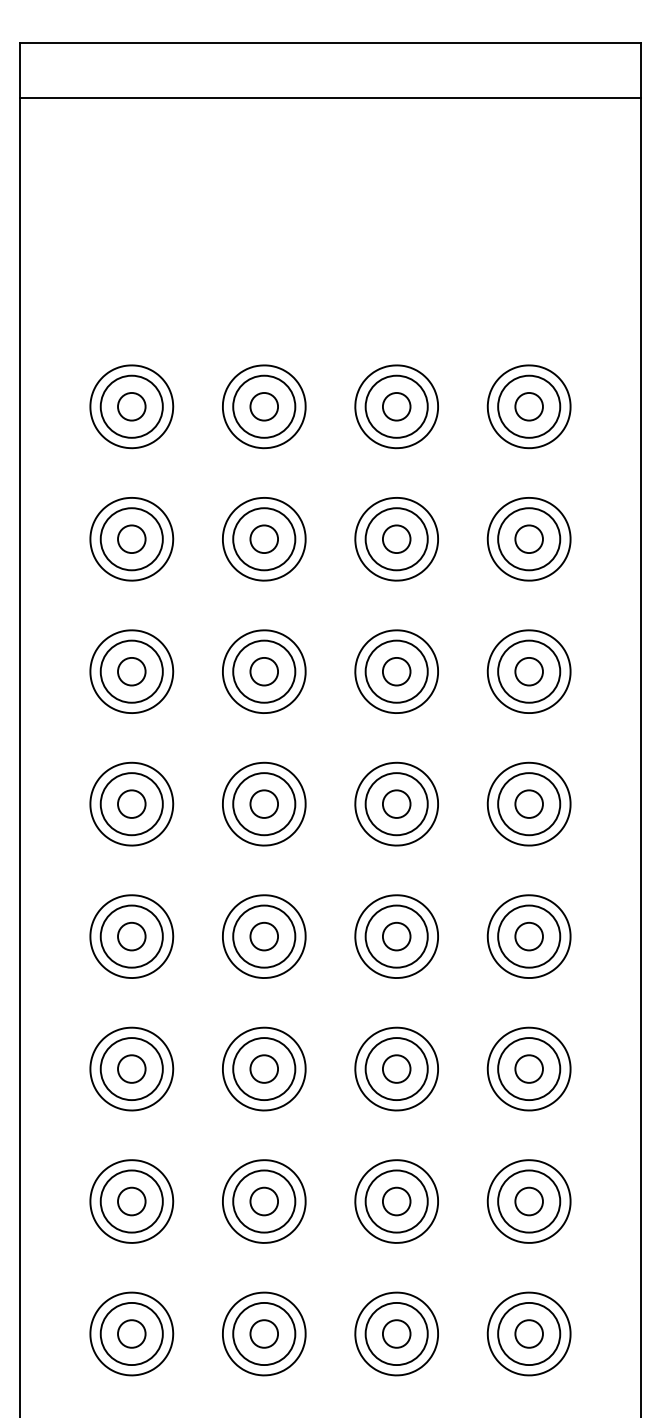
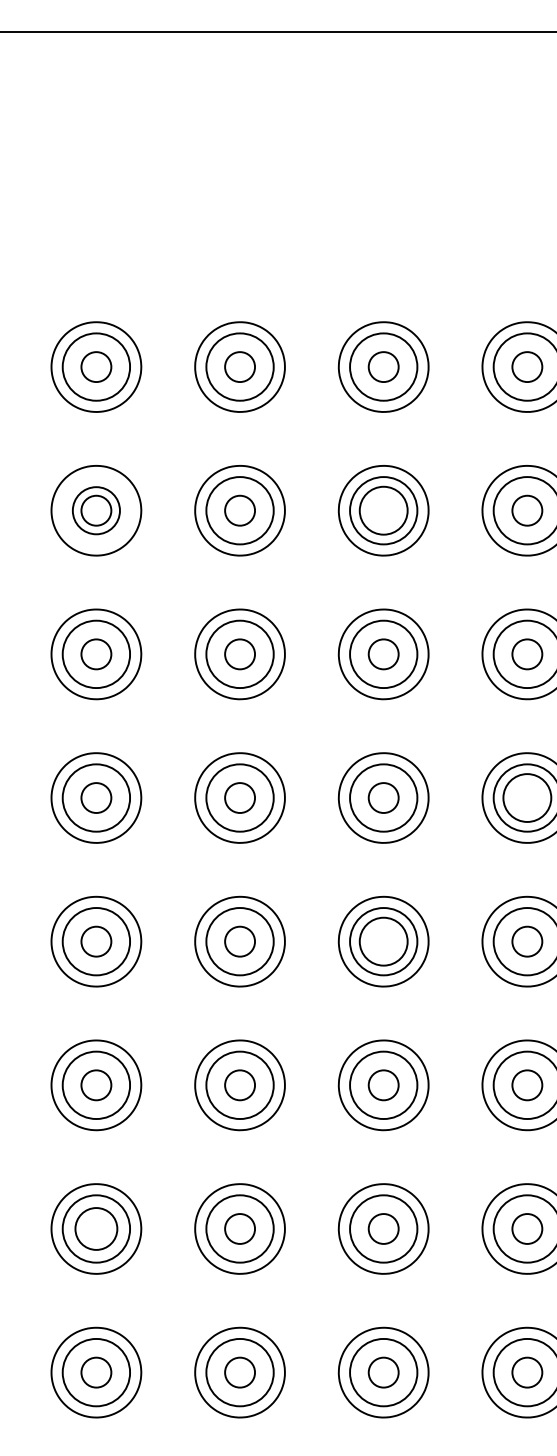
circle: (131, 539) -> (96, 511), size x0.7
circle: (396, 539) -> (383, 511), size x1.6
circle: (528, 803) -> (526, 797), size x1.6
circle: (396, 936) -> (383, 941), size x1.6
circle: (131, 1201) -> (96, 1228), size x1.4

